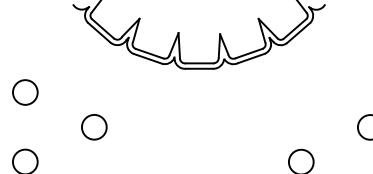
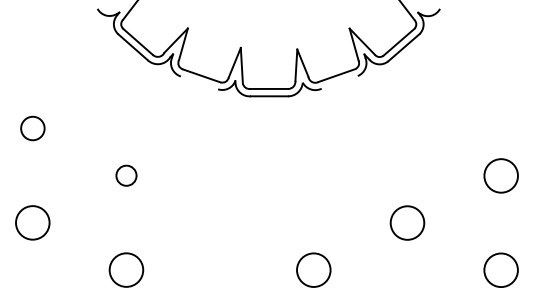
line: (148, 58) -> (199, 82), removed
line: (251, 58) -> (339, 82), removed
circle: (25, 92) -> (32, 128), size x0.7
circle: (94, 127) -> (126, 175), size x0.6

